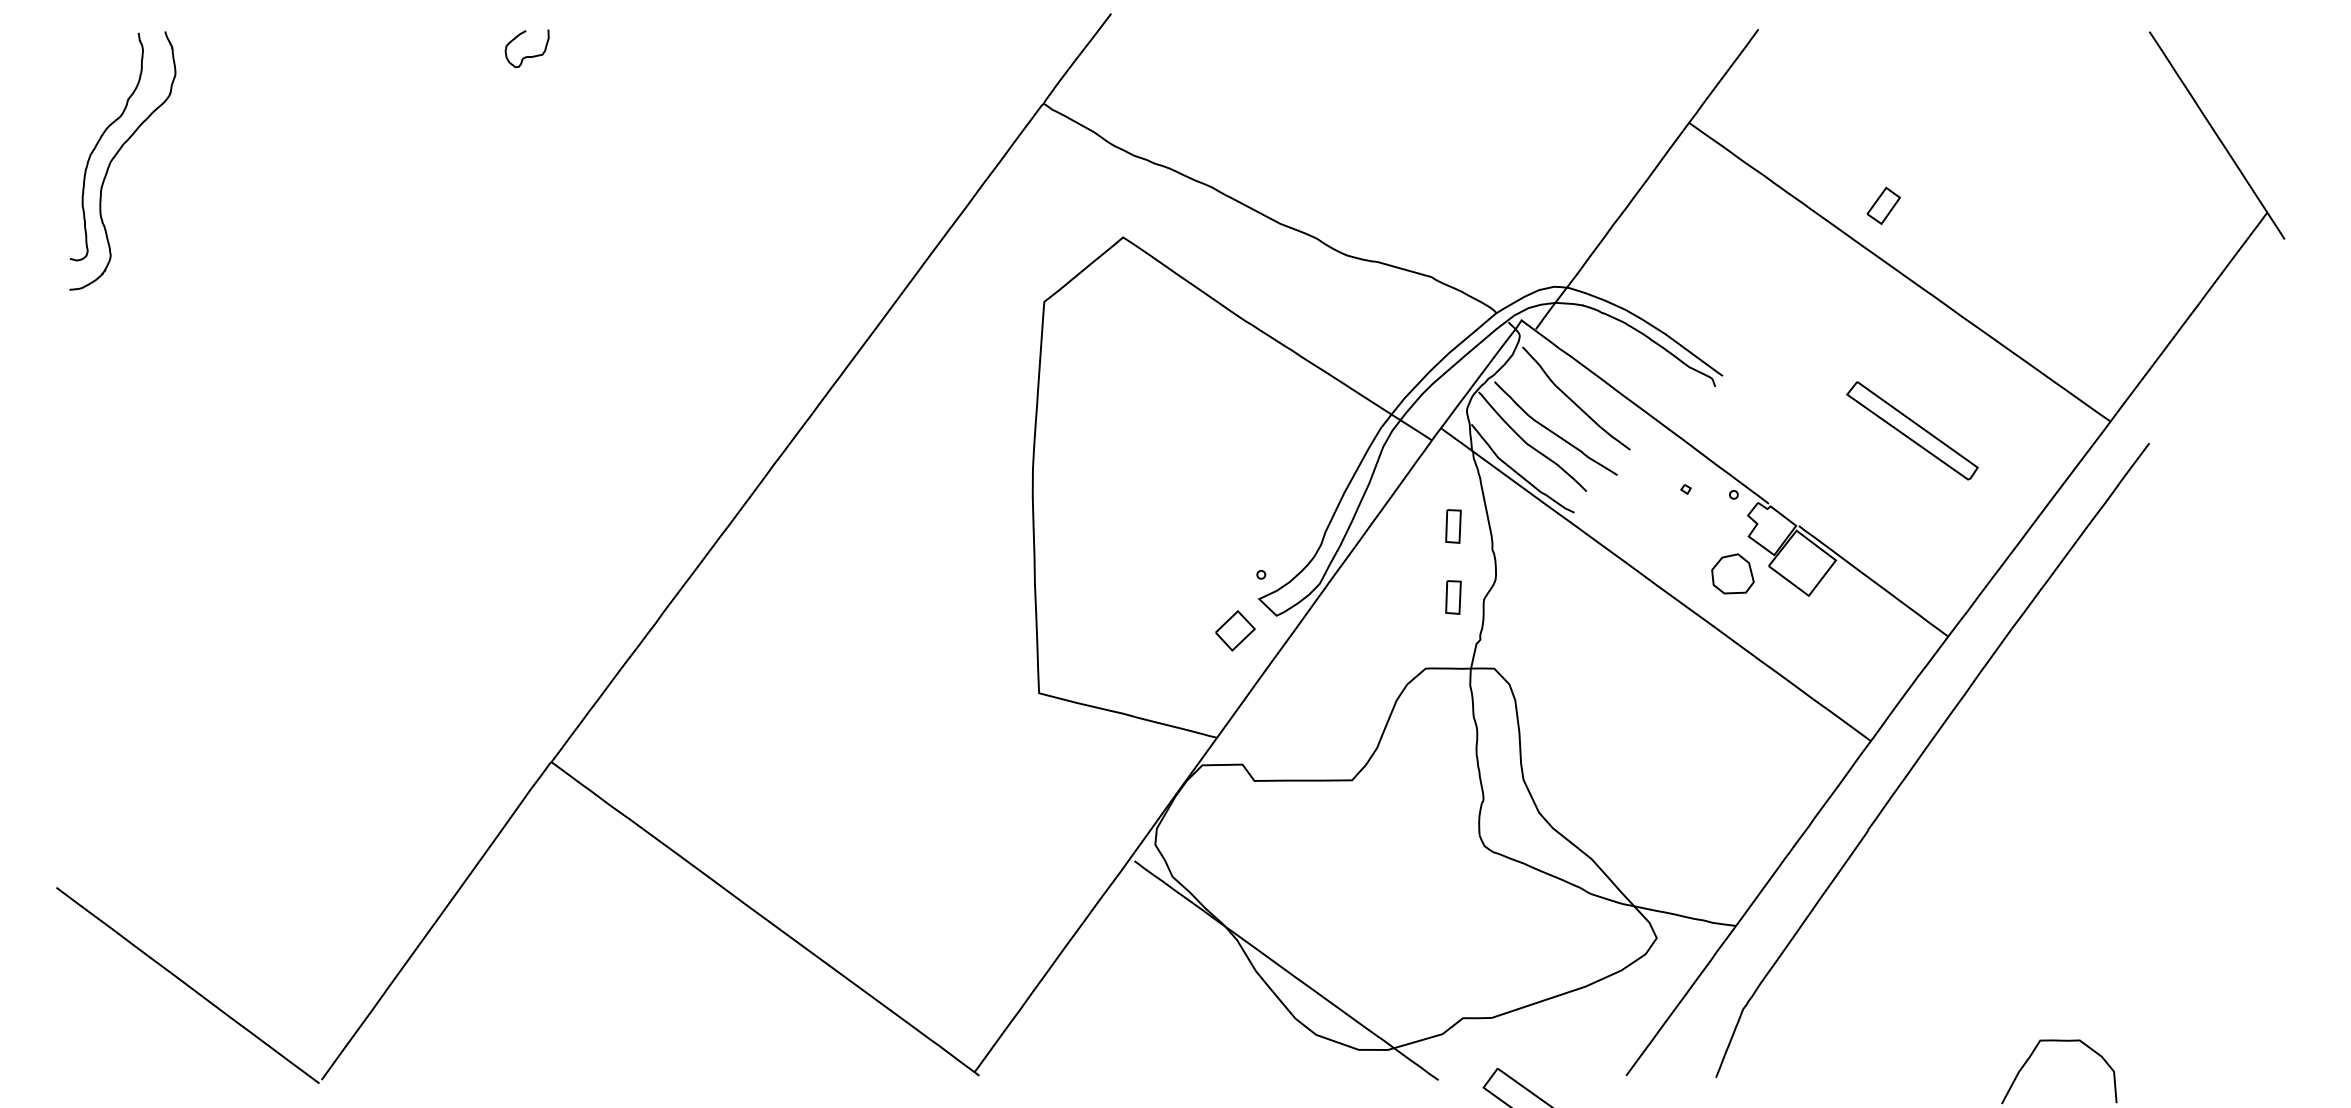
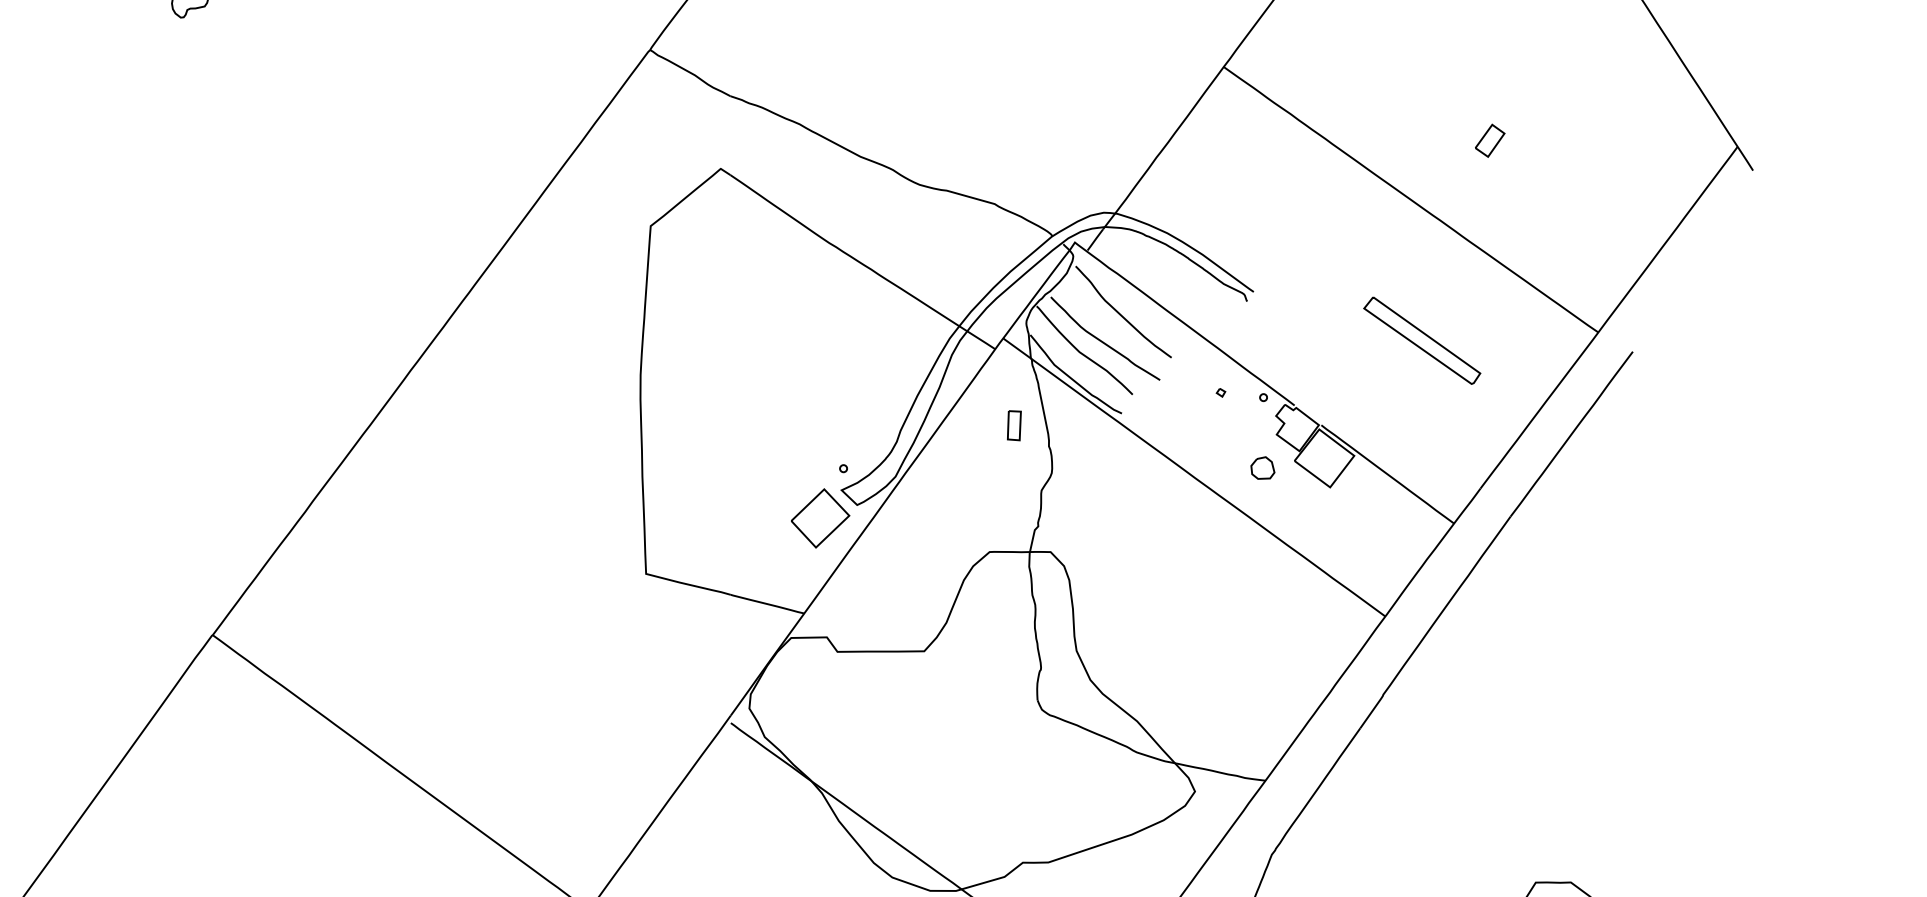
part: (1883, 205) -> (1489, 140), moved
part: (1733, 574) -> (1263, 468), size x0.62
part: (1453, 597) -> (1014, 488), removed
part: (1235, 630) -> (820, 518), size x1.67

